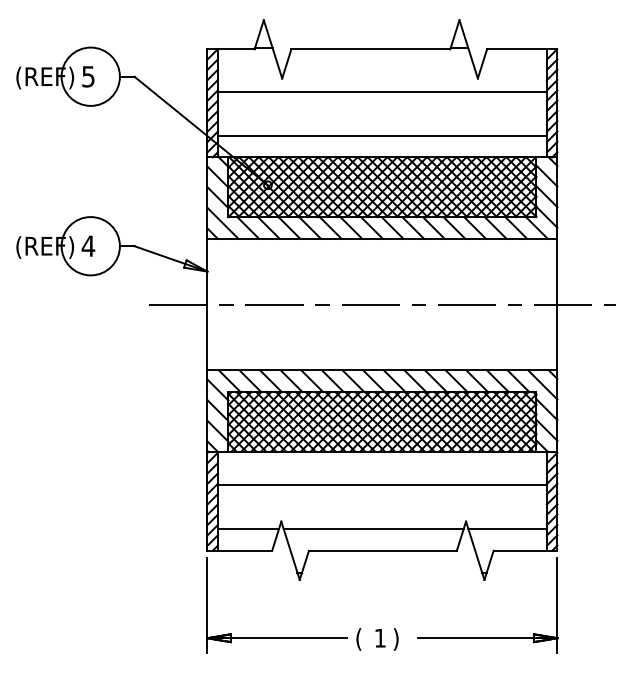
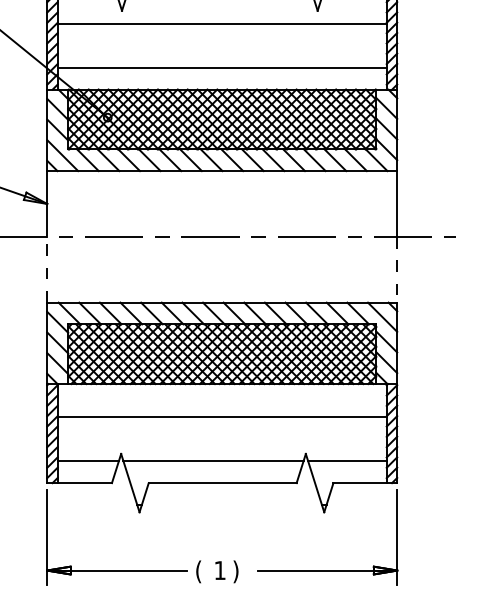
line: (207, 337) -> (47, 269), solid -> dashed
line: (557, 337) -> (397, 269), solid -> dashed

